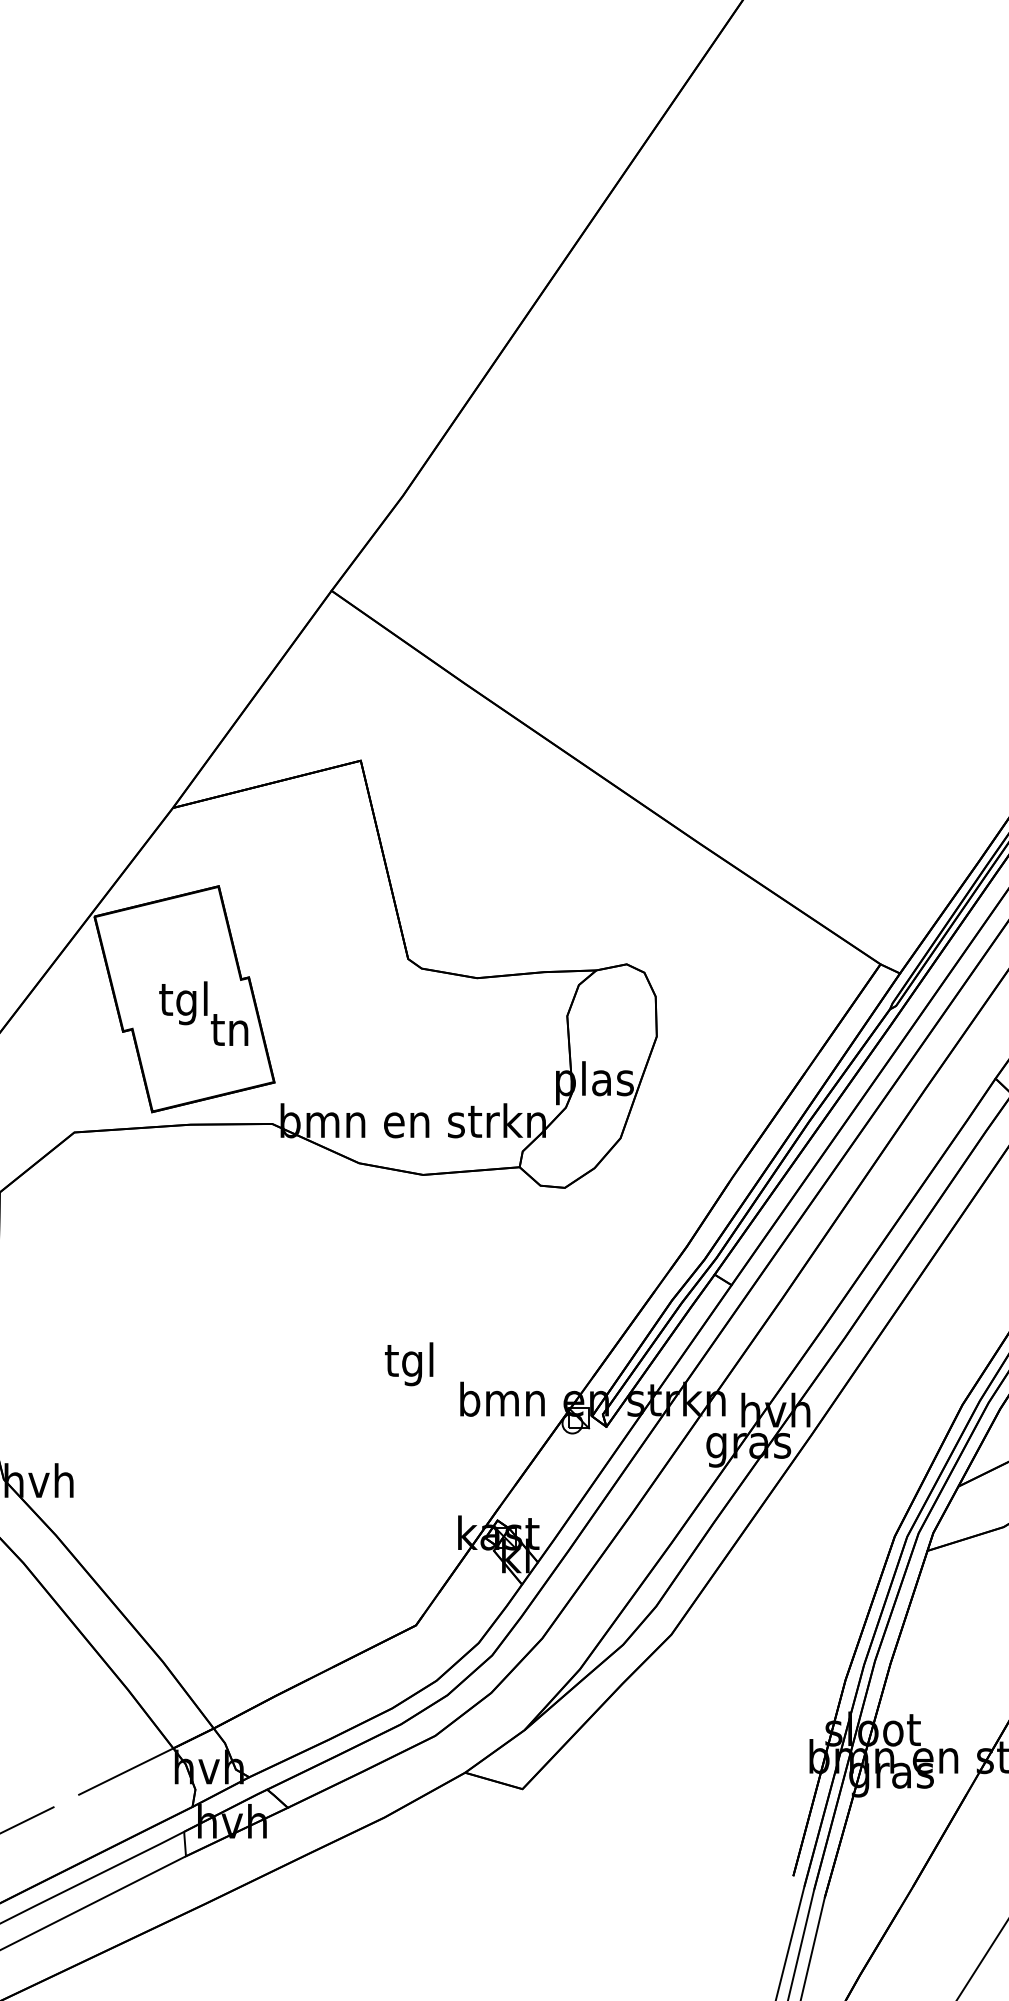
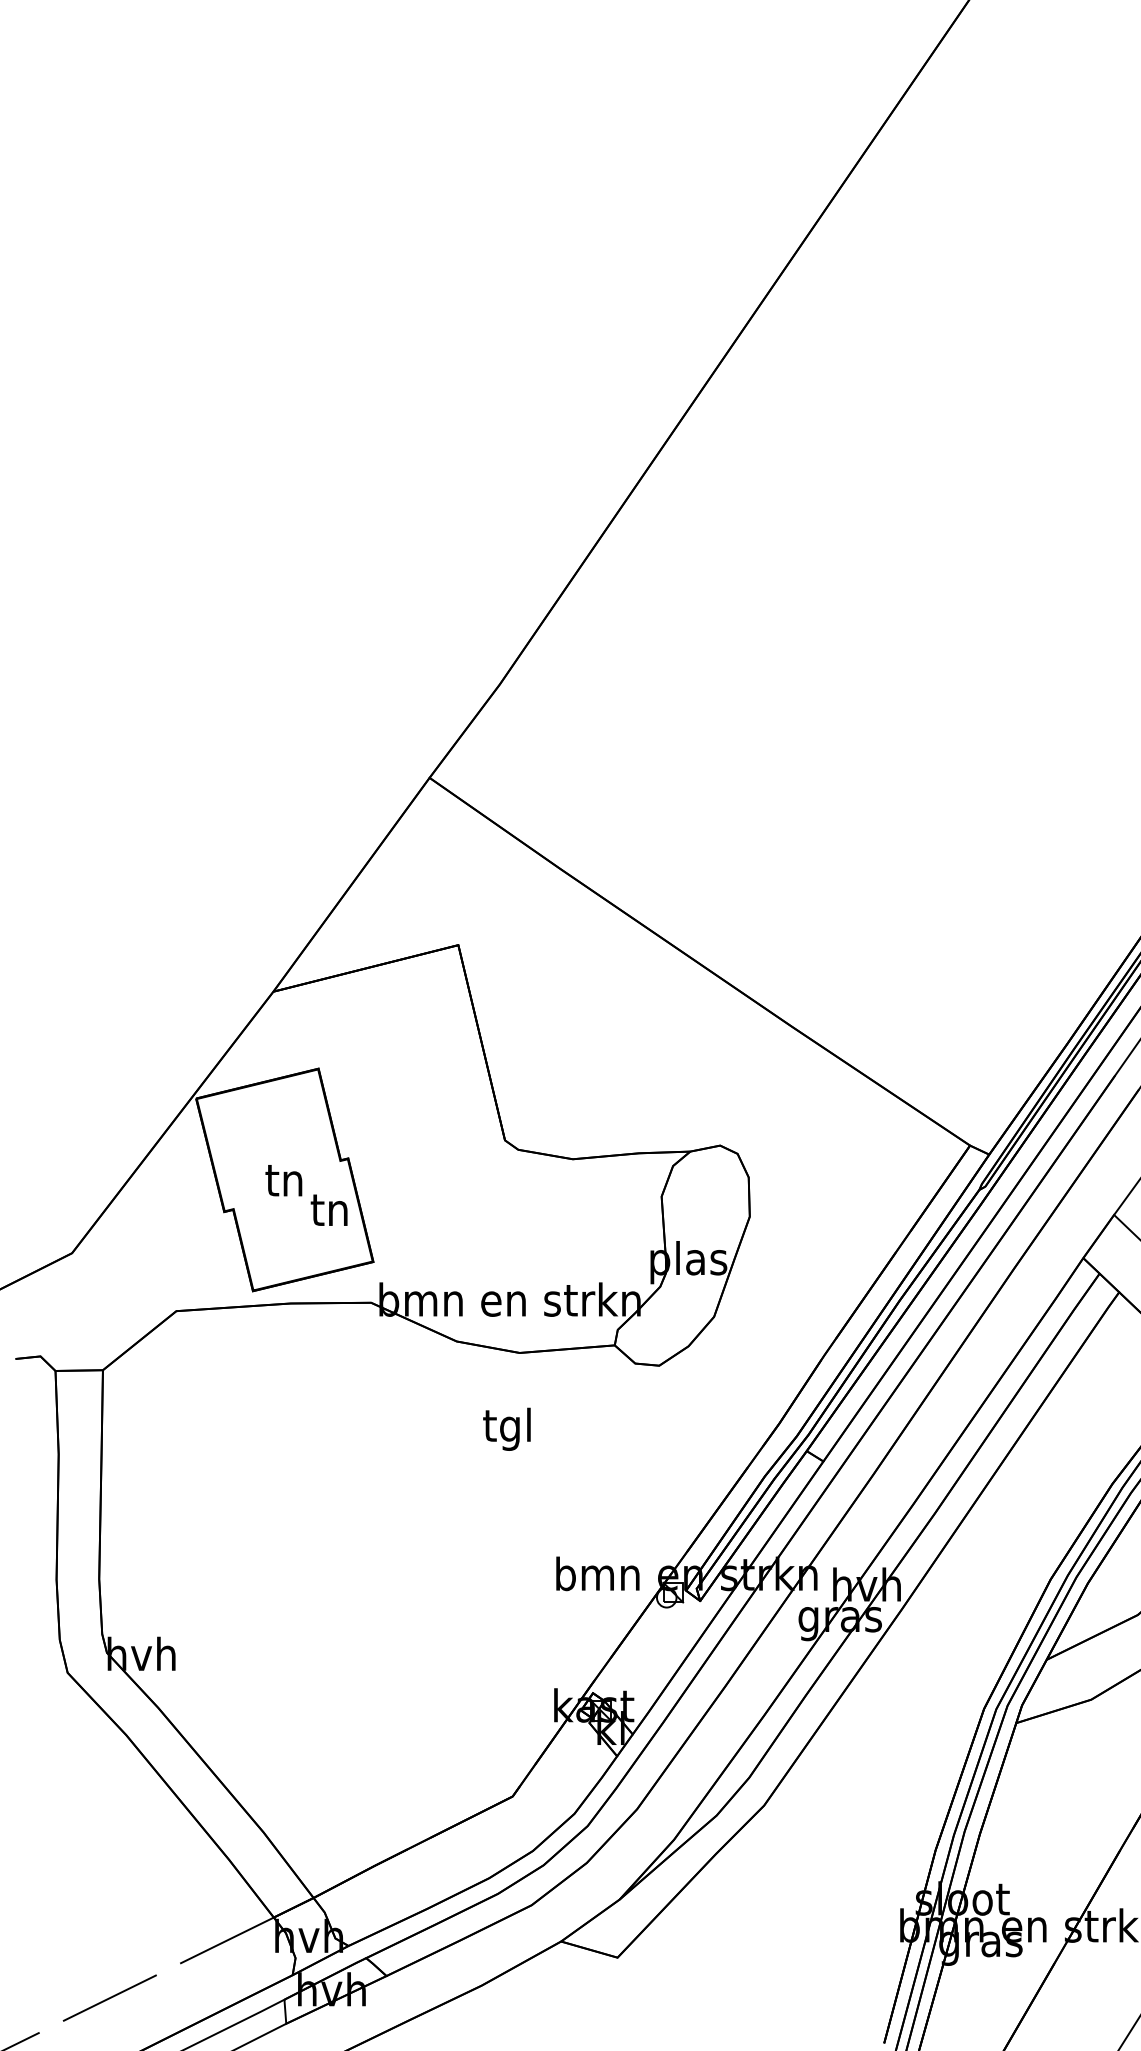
text: (183, 1002) -> (283, 1183), tgl -> tn
text: (408, 1363) -> (506, 1428), moved

